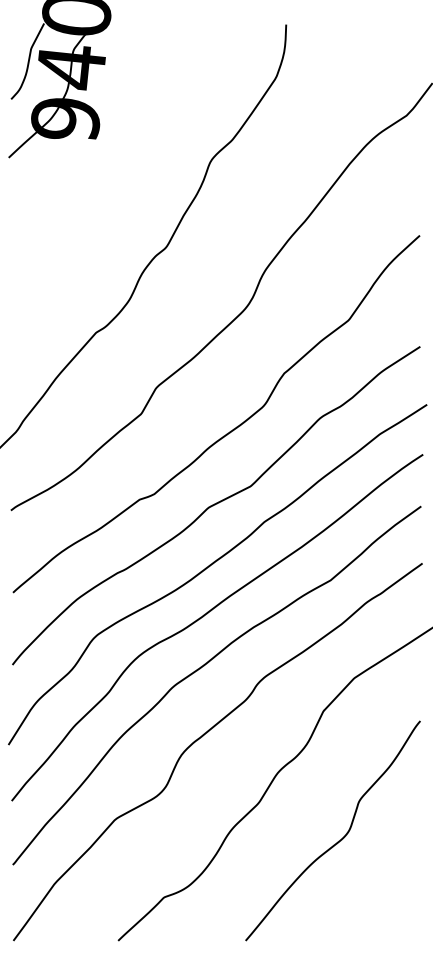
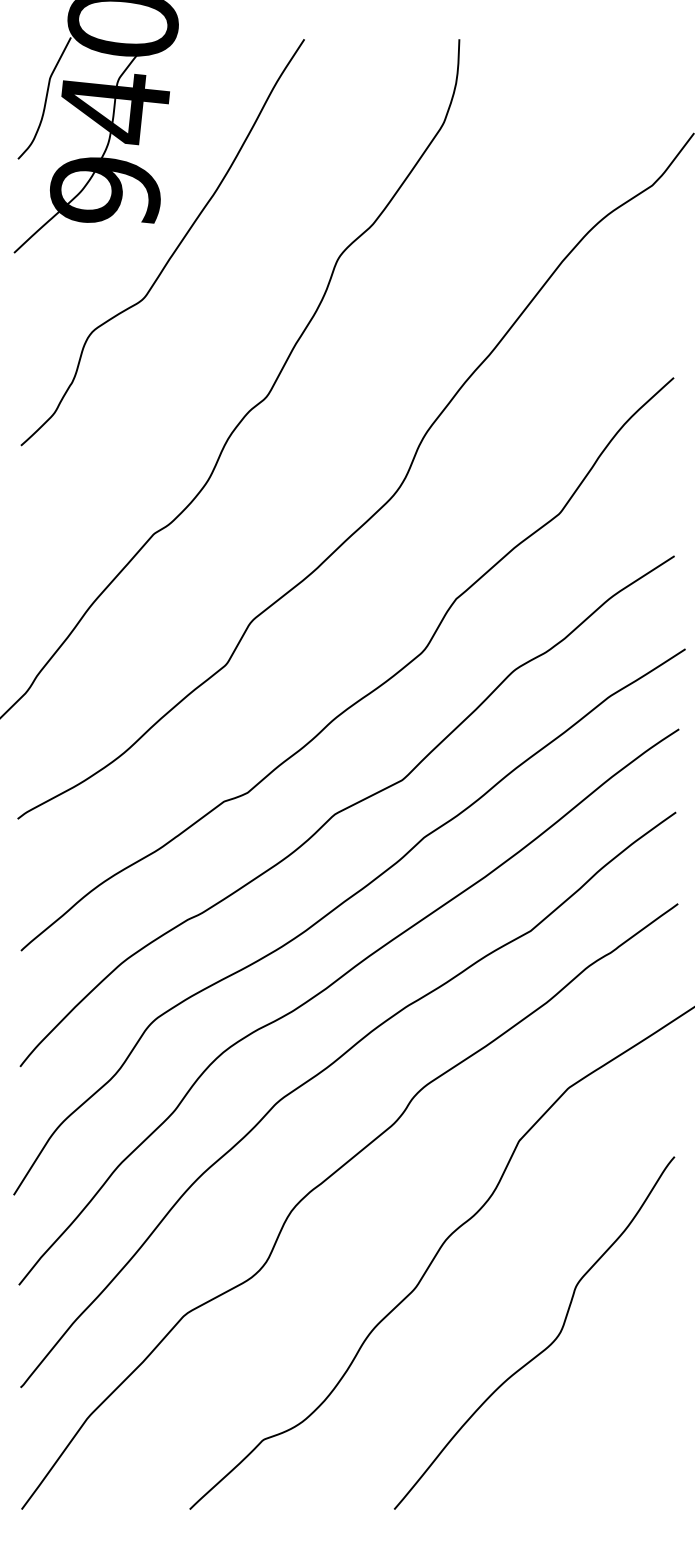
curve: (108, 155) -> (174, 249), added

